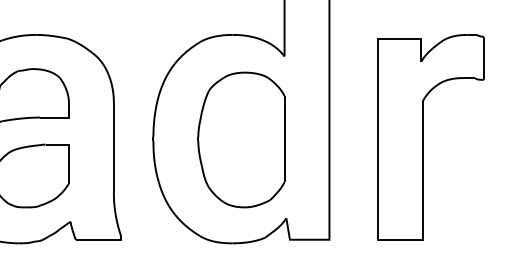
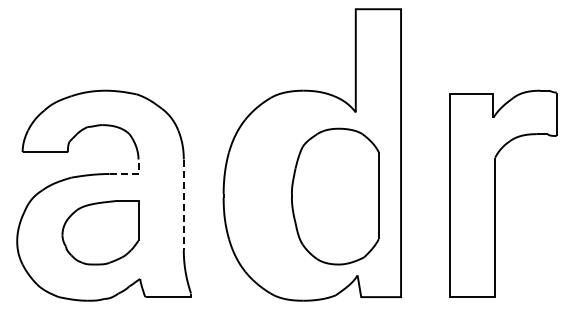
line: (62, 118) -> (132, 174), solid -> dashed
part: (241, 139) -> (335, 196), moved
line: (113, 148) -> (183, 205), solid -> dashed

